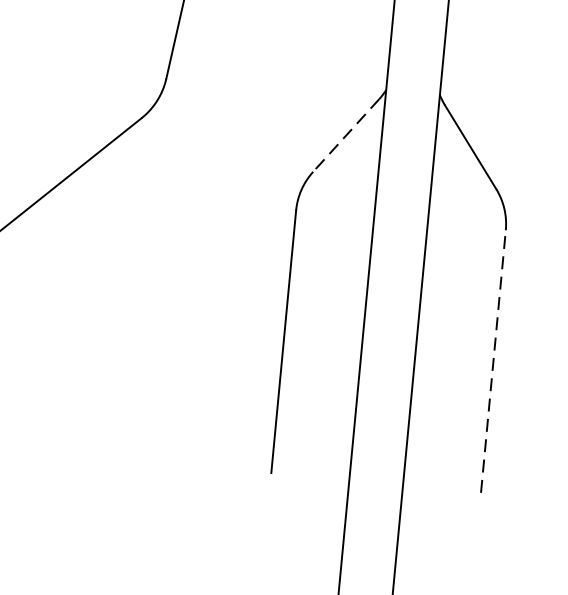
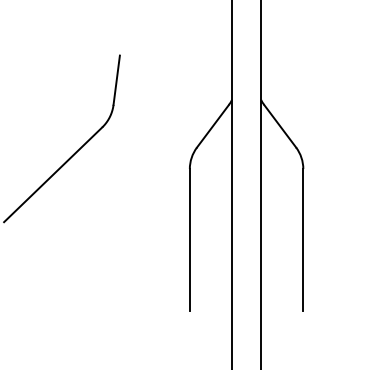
line: (345, 135) -> (212, 126), dashed -> solid
line: (493, 360) -> (303, 239), dashed -> solid

